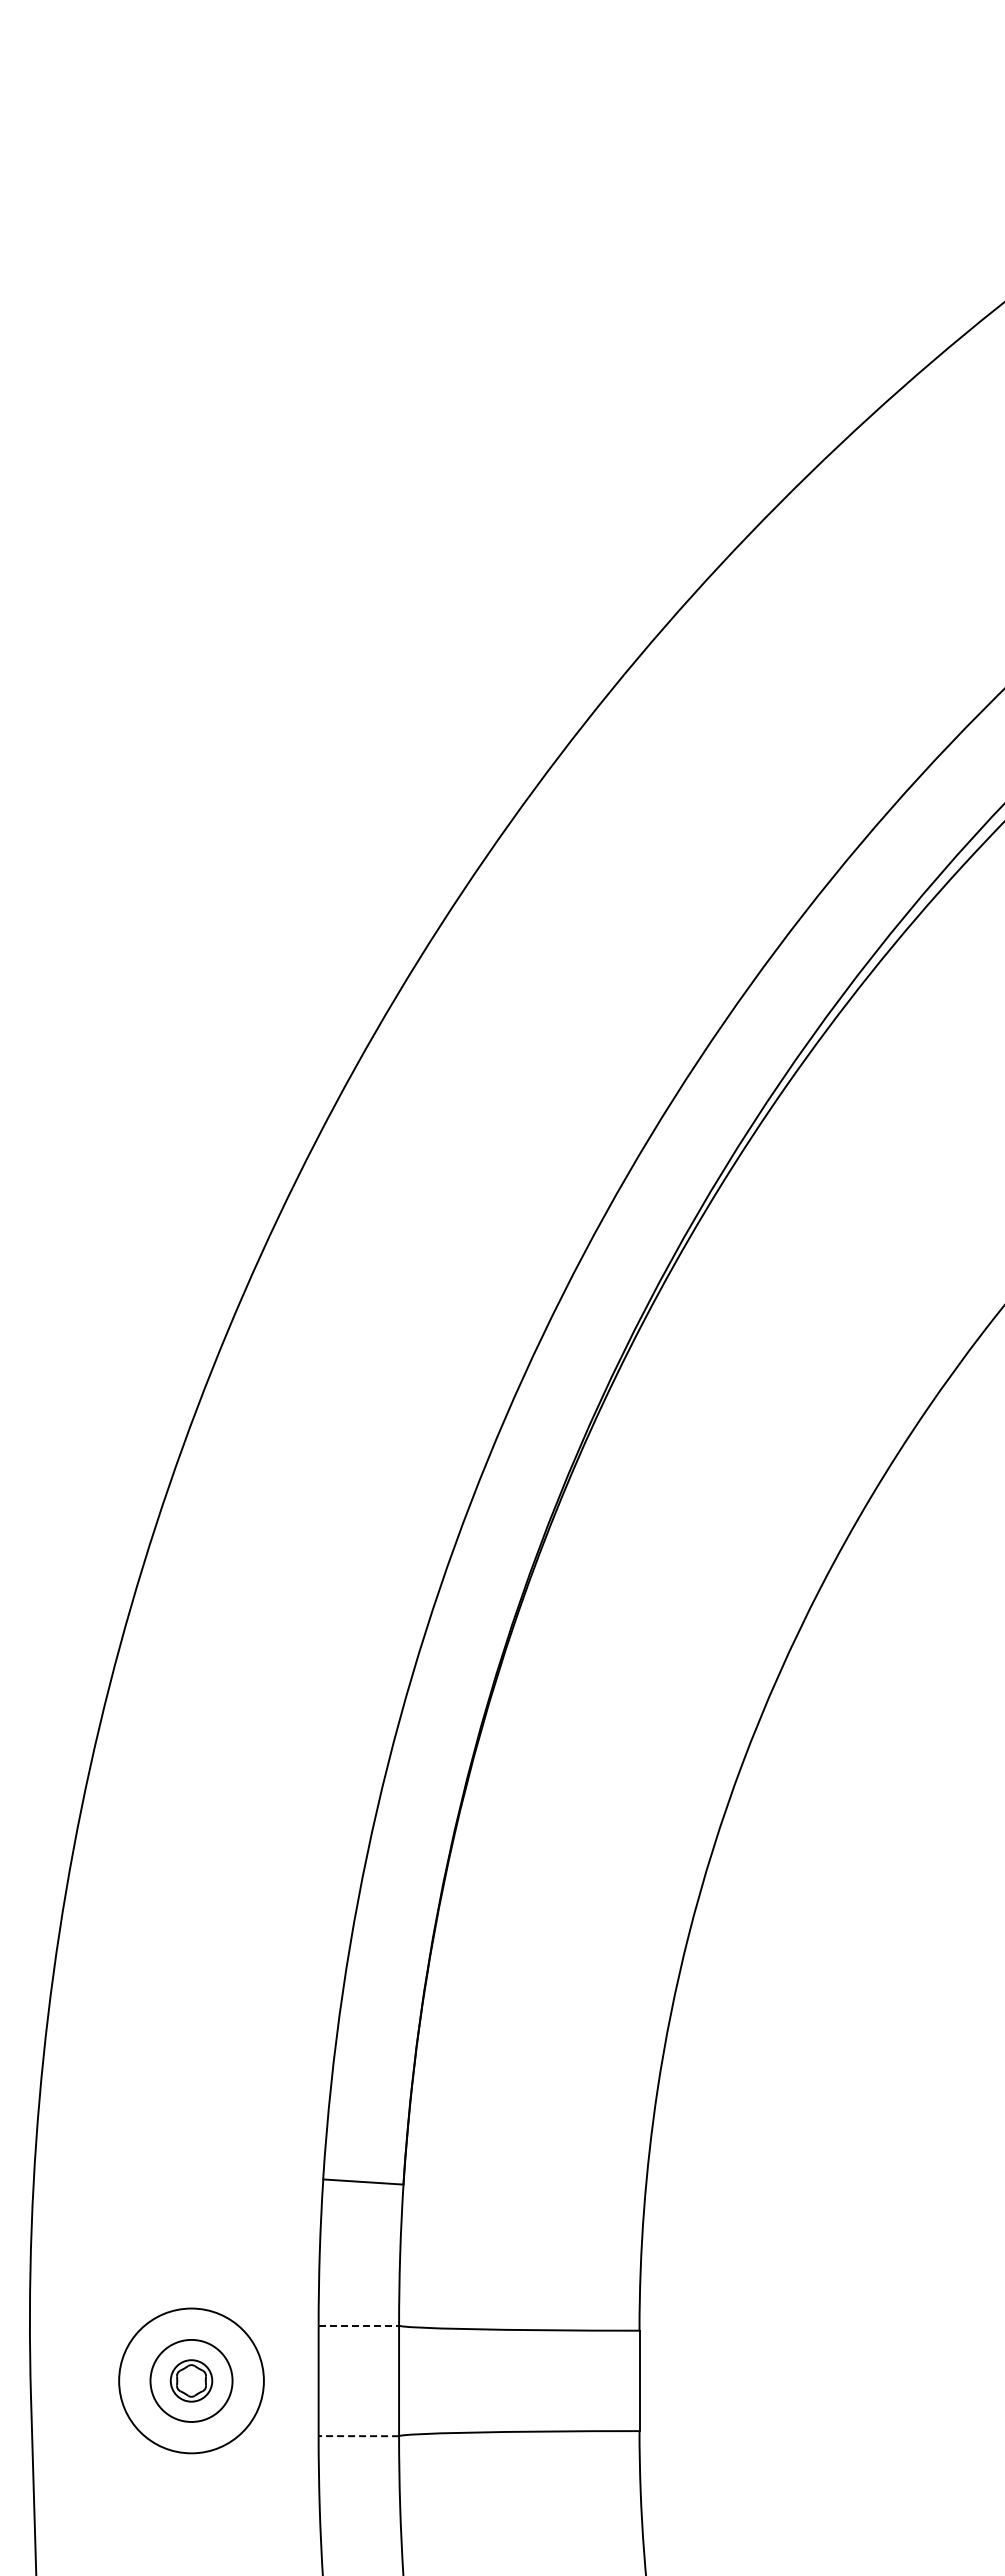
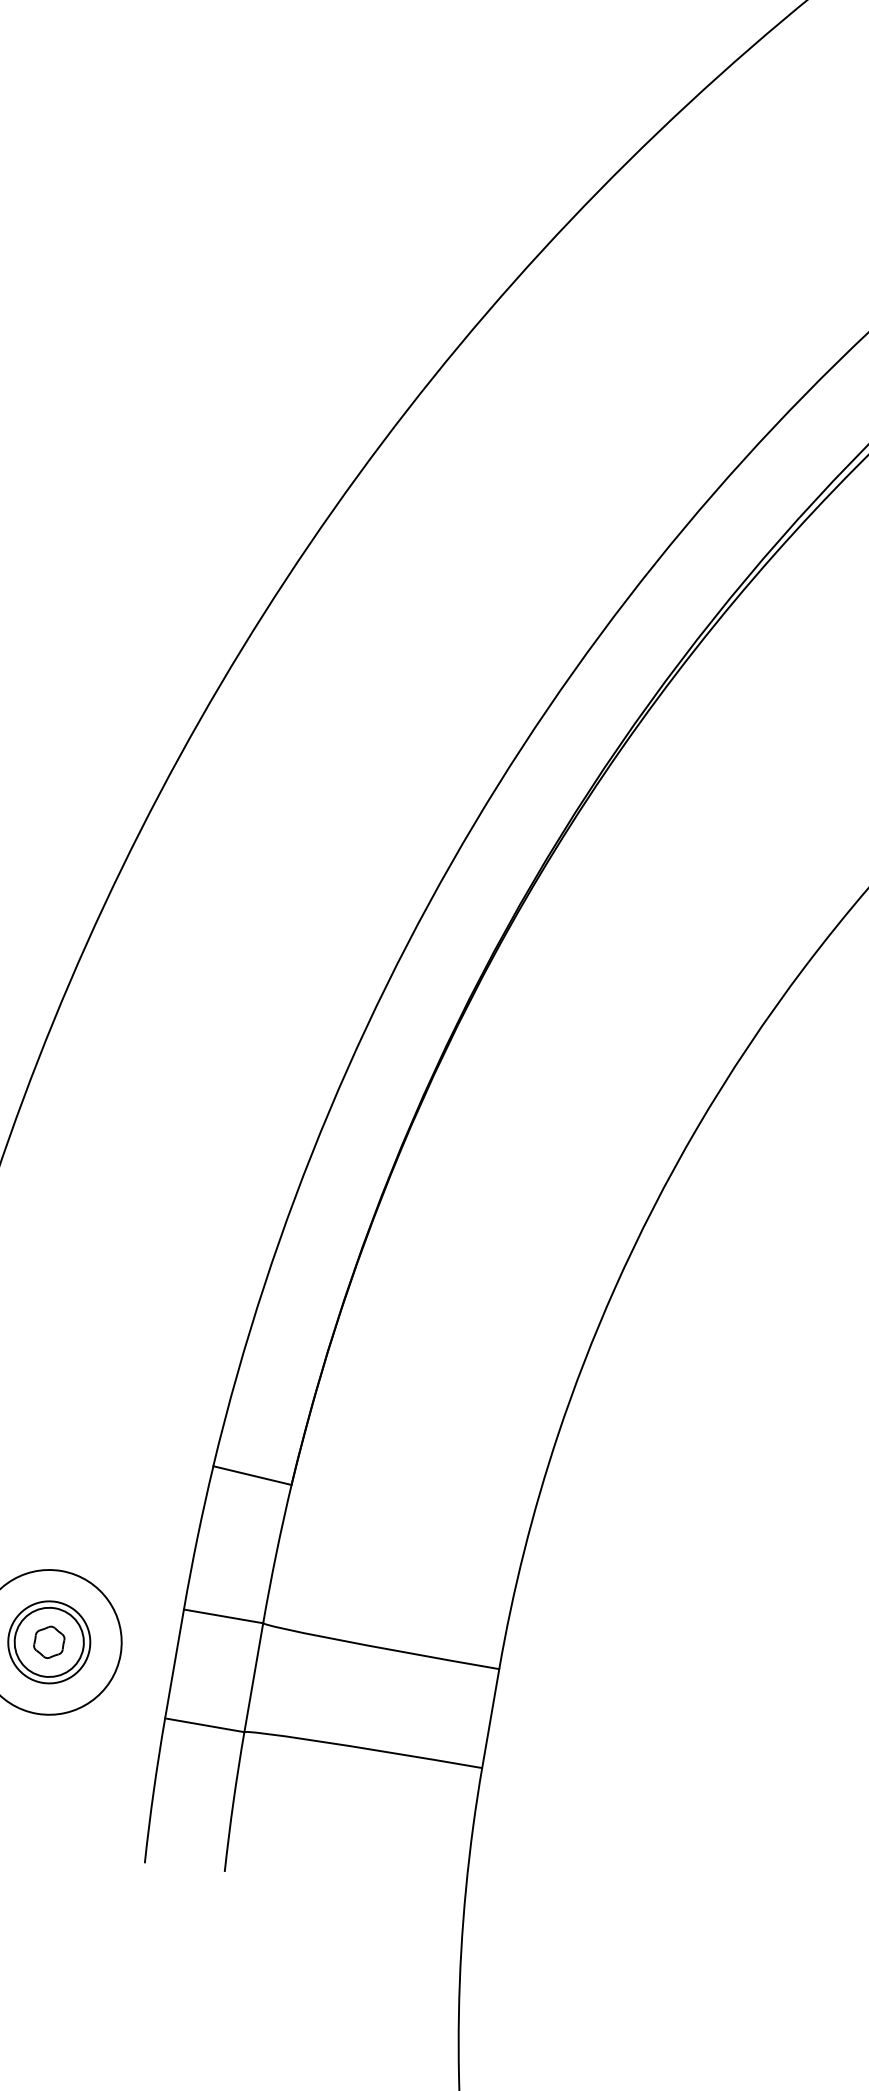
line: (359, 2325) -> (224, 1616), dashed -> solid
circle: (191, 2380) -> (49, 1641), size x1.67
line: (358, 2436) -> (204, 1725), dashed -> solid

